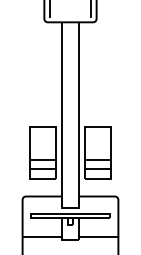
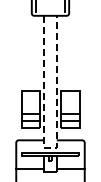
line: (70, 207) -> (50, 148), solid -> dashed

